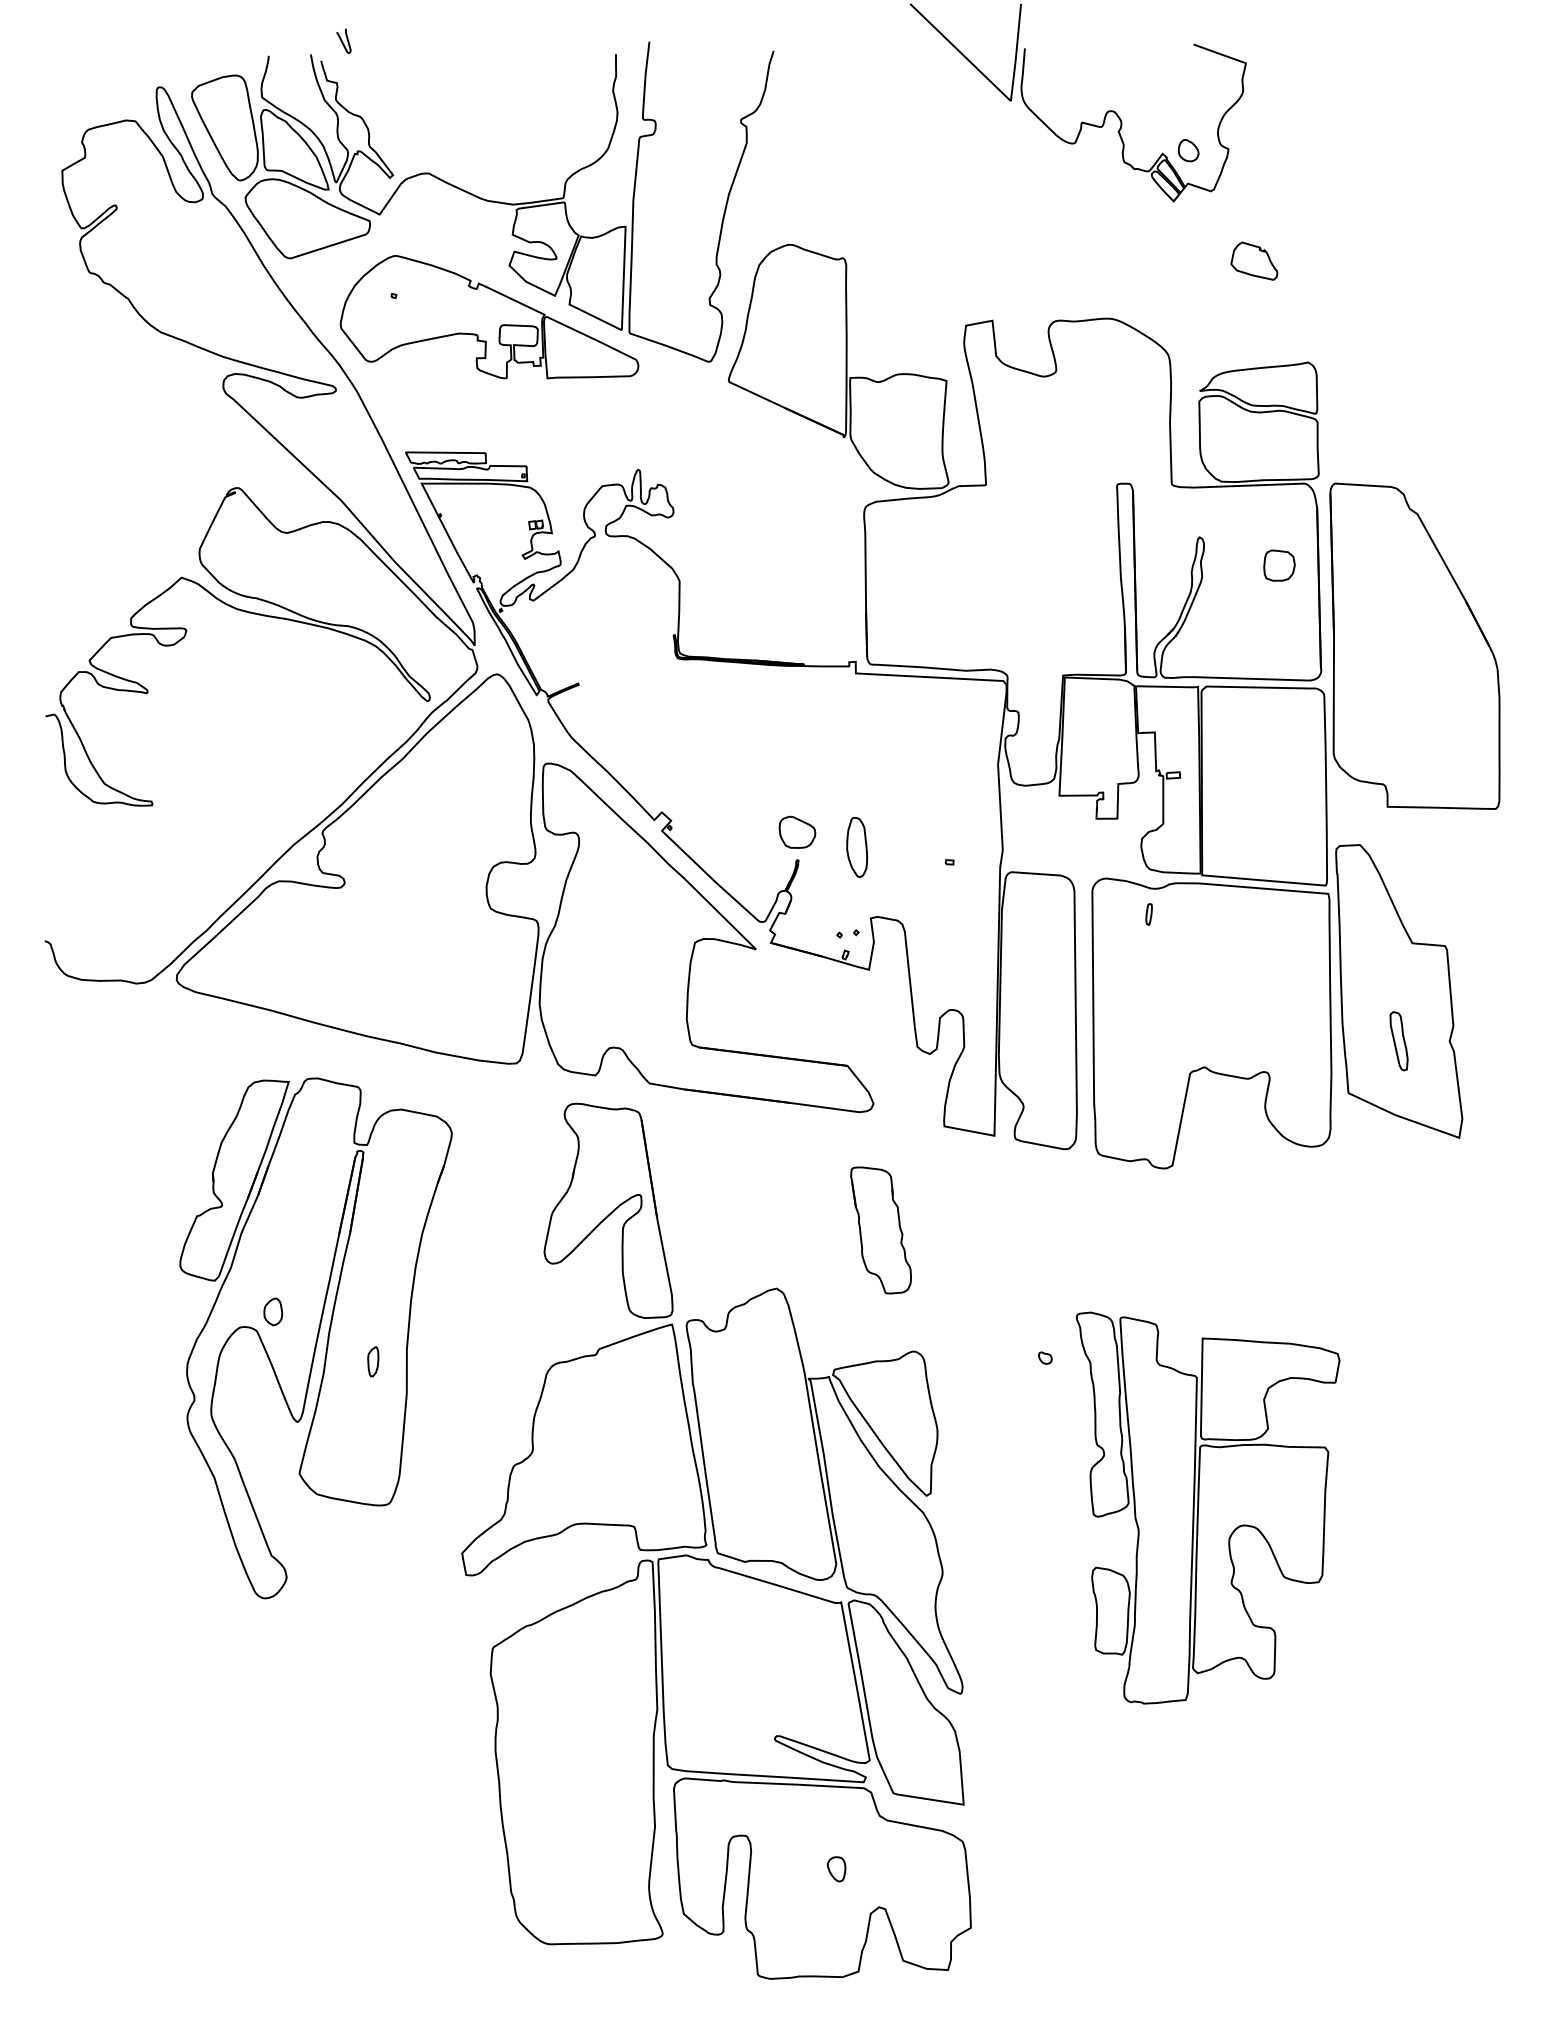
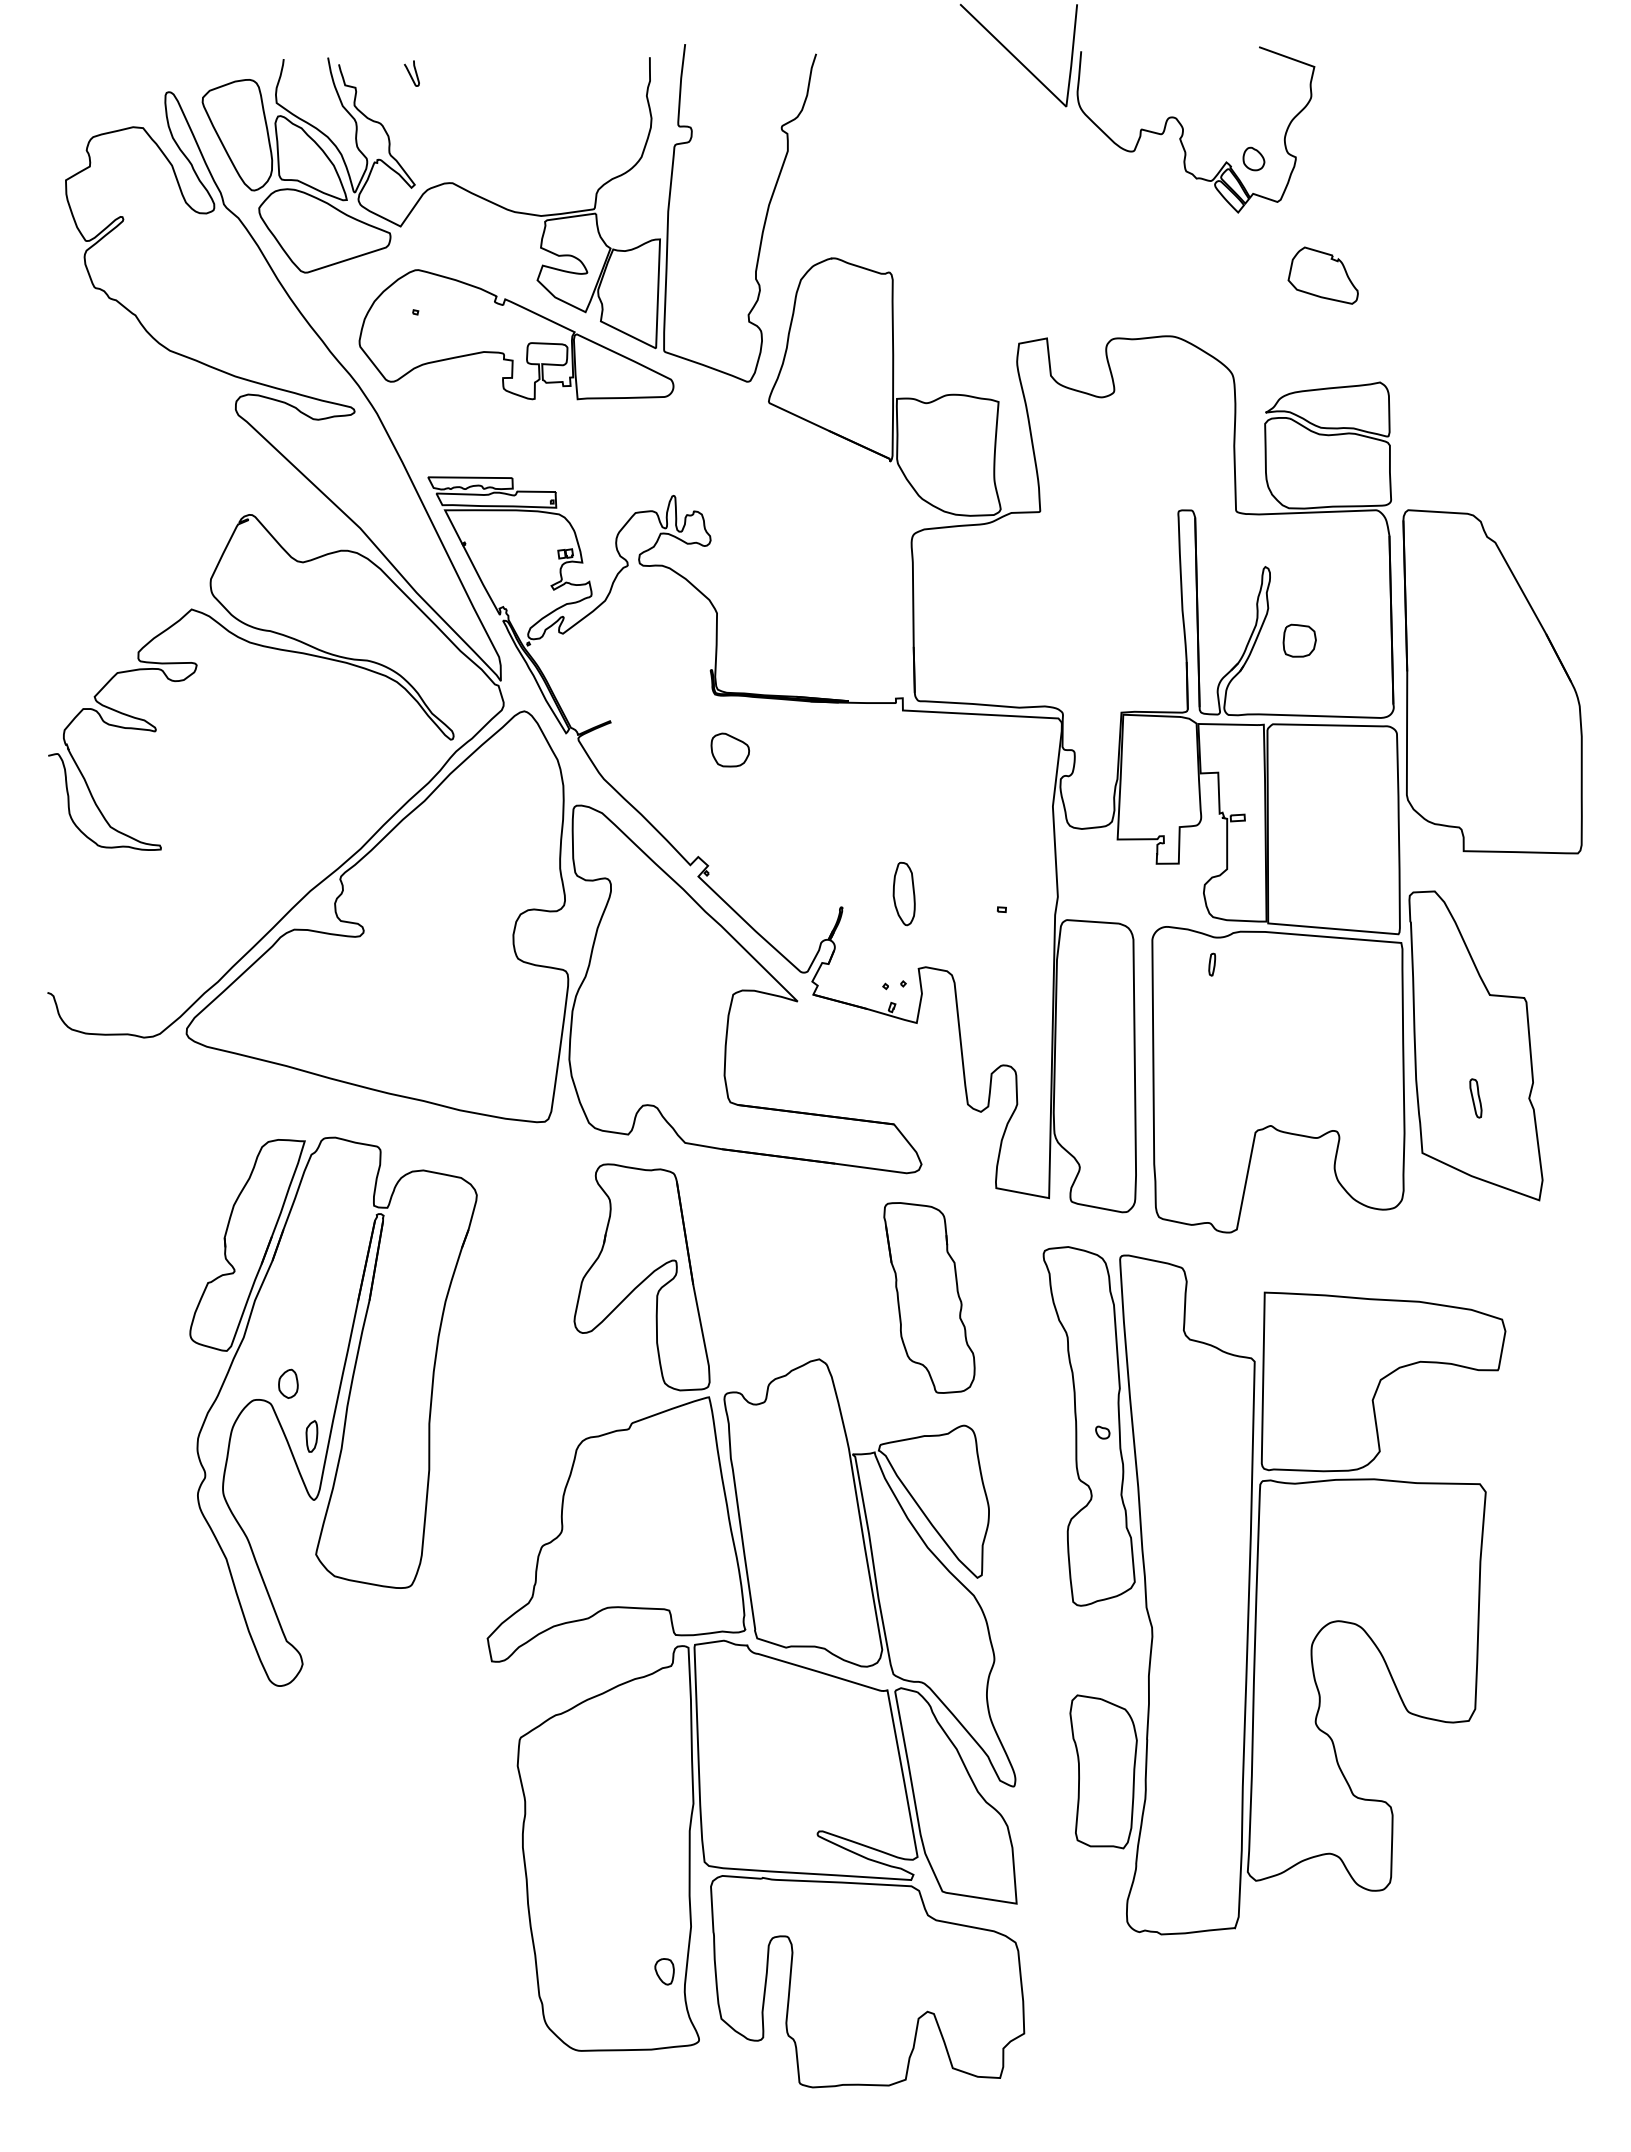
curve: (342, 41) -> (410, 73), moved
part: (1253, 261) -> (1322, 275), size x1.43
part: (1279, 565) -> (1299, 640), moved
part: (796, 831) -> (729, 749), moved
part: (1398, 1041) -> (1475, 1098), size x0.62
part: (881, 1230) -> (929, 1297), size x1.43
part: (372, 1361) -> (311, 1436), moved
part: (1208, 1507) -> (1274, 1590), size x1.67
part: (836, 1869) -> (664, 1971), moved

